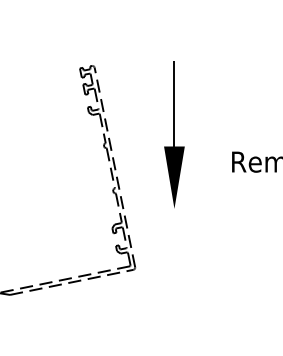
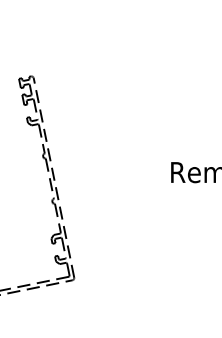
part: (174, 134) -> (113, 144), removed

